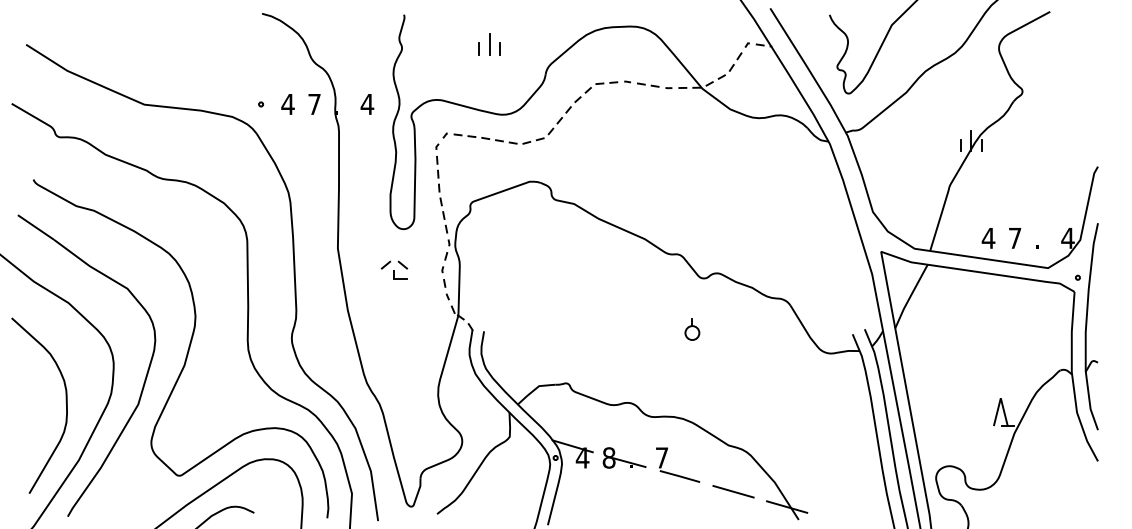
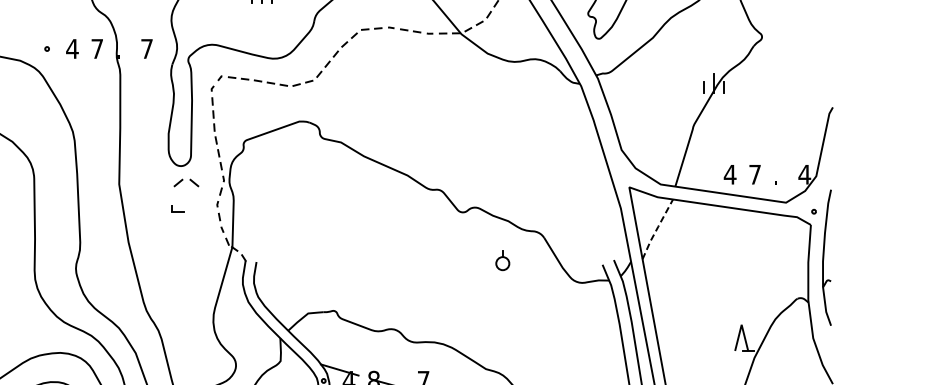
text: (367, 104) -> (147, 49), 4 -> 7
part: (394, 264) -> (186, 182), moved
line: (910, 296) -> (656, 229), solid -> dashed
part: (1091, 326) -> (826, 257), size x0.7
part: (692, 329) -> (502, 260), moved

